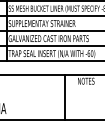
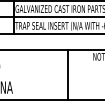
line: (65, 96) -> (68, 73), moved

